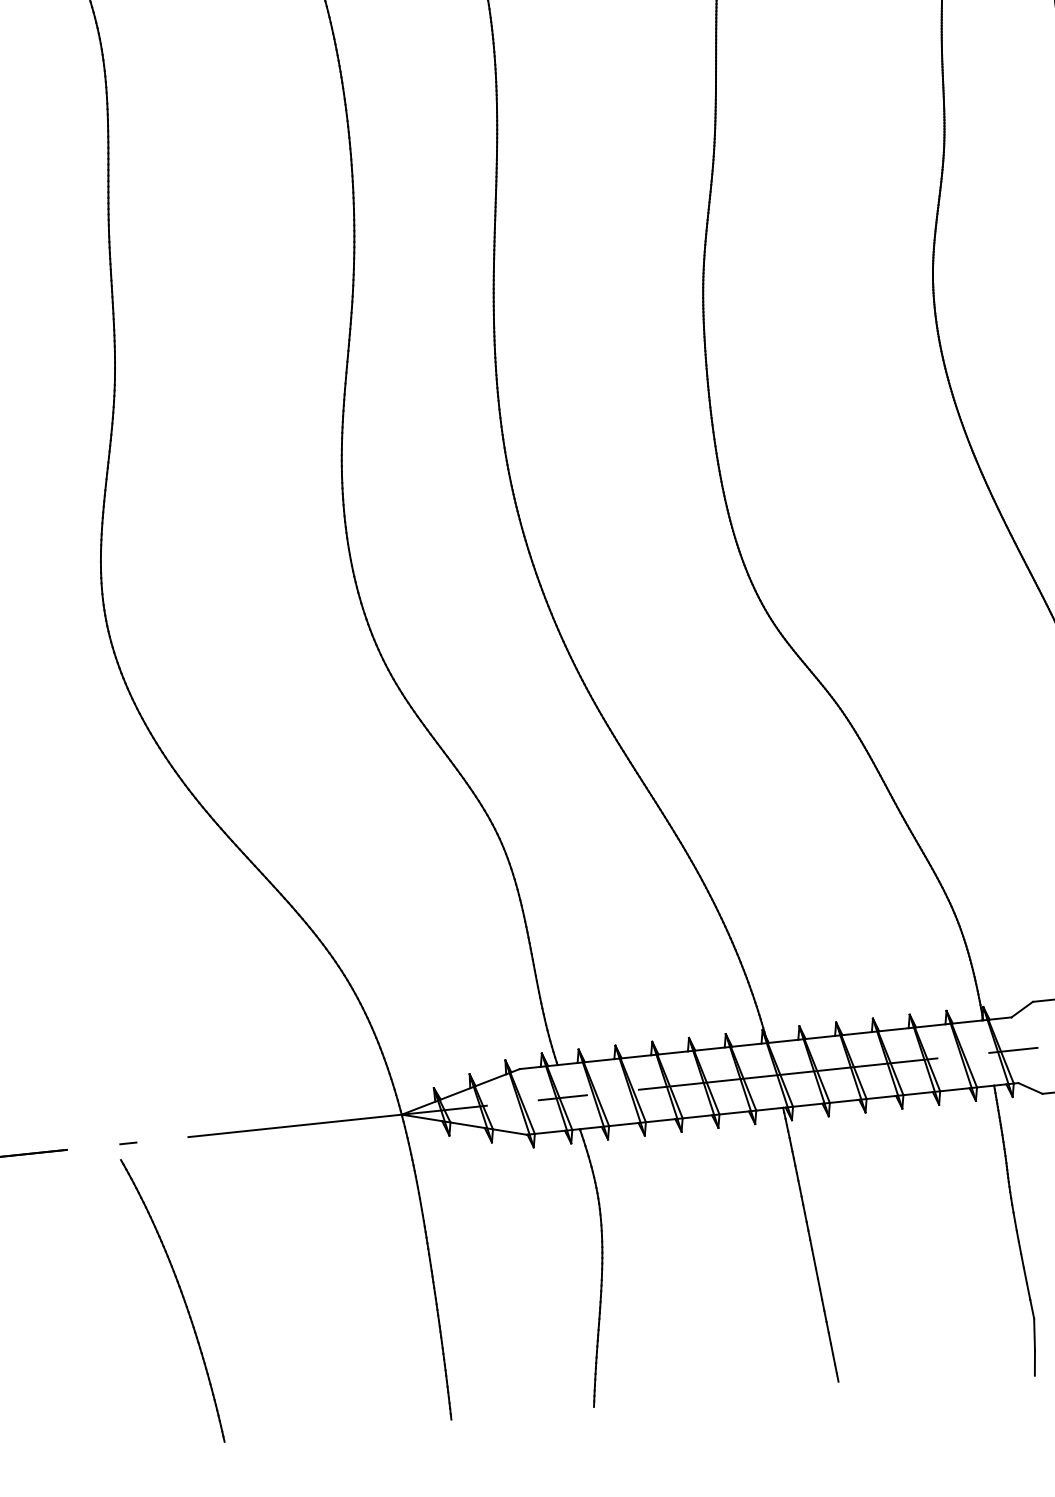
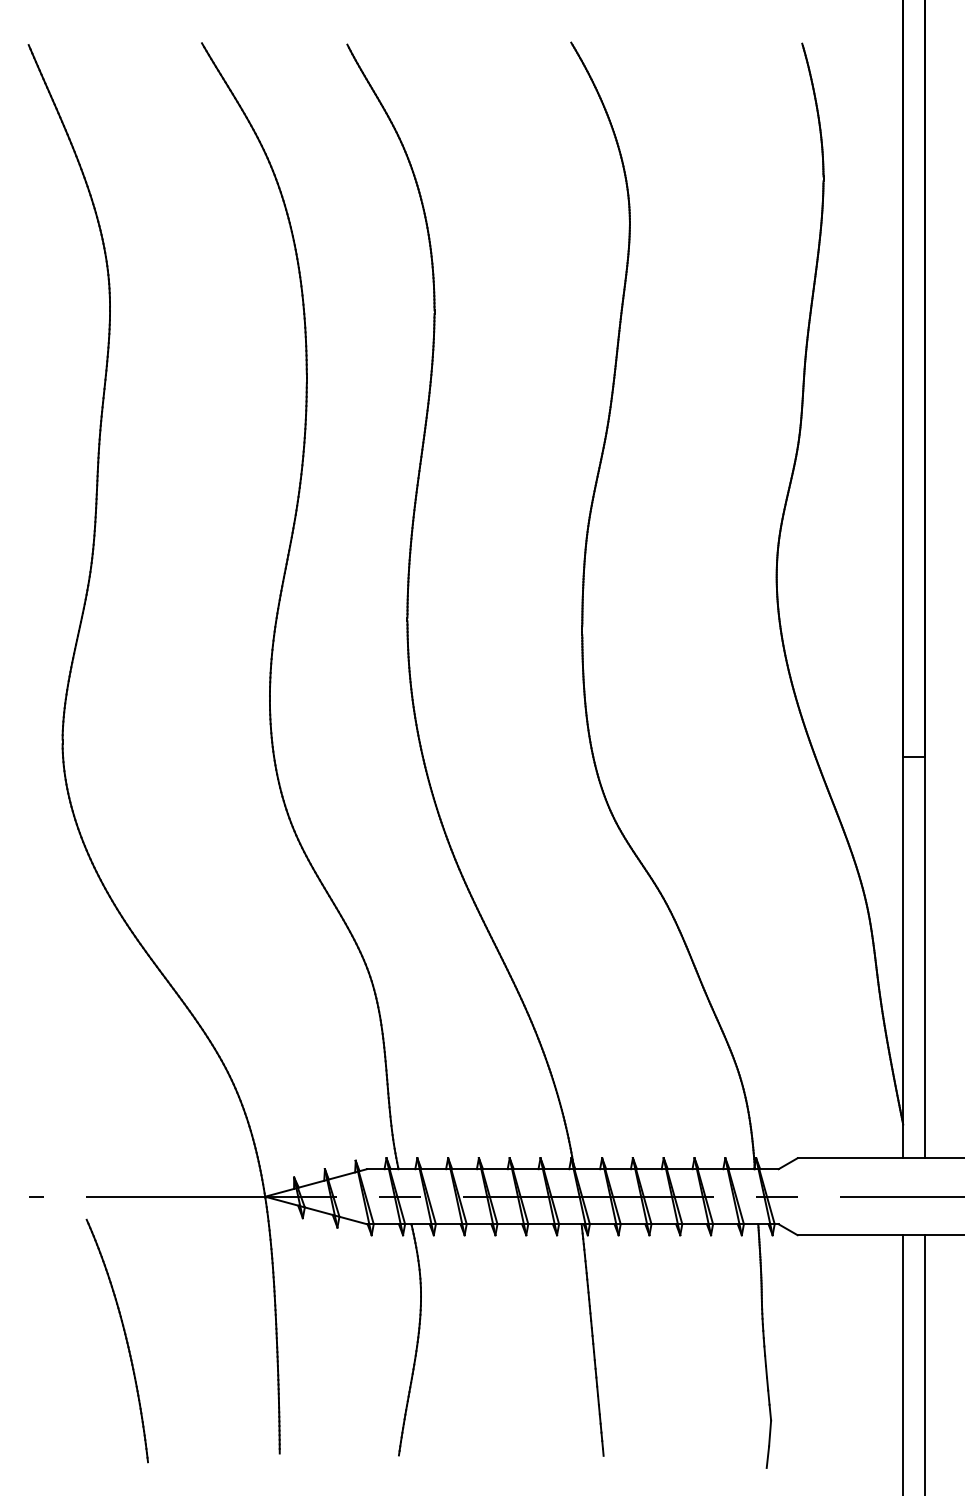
part: (182, 1299) -> (125, 1340), moved

